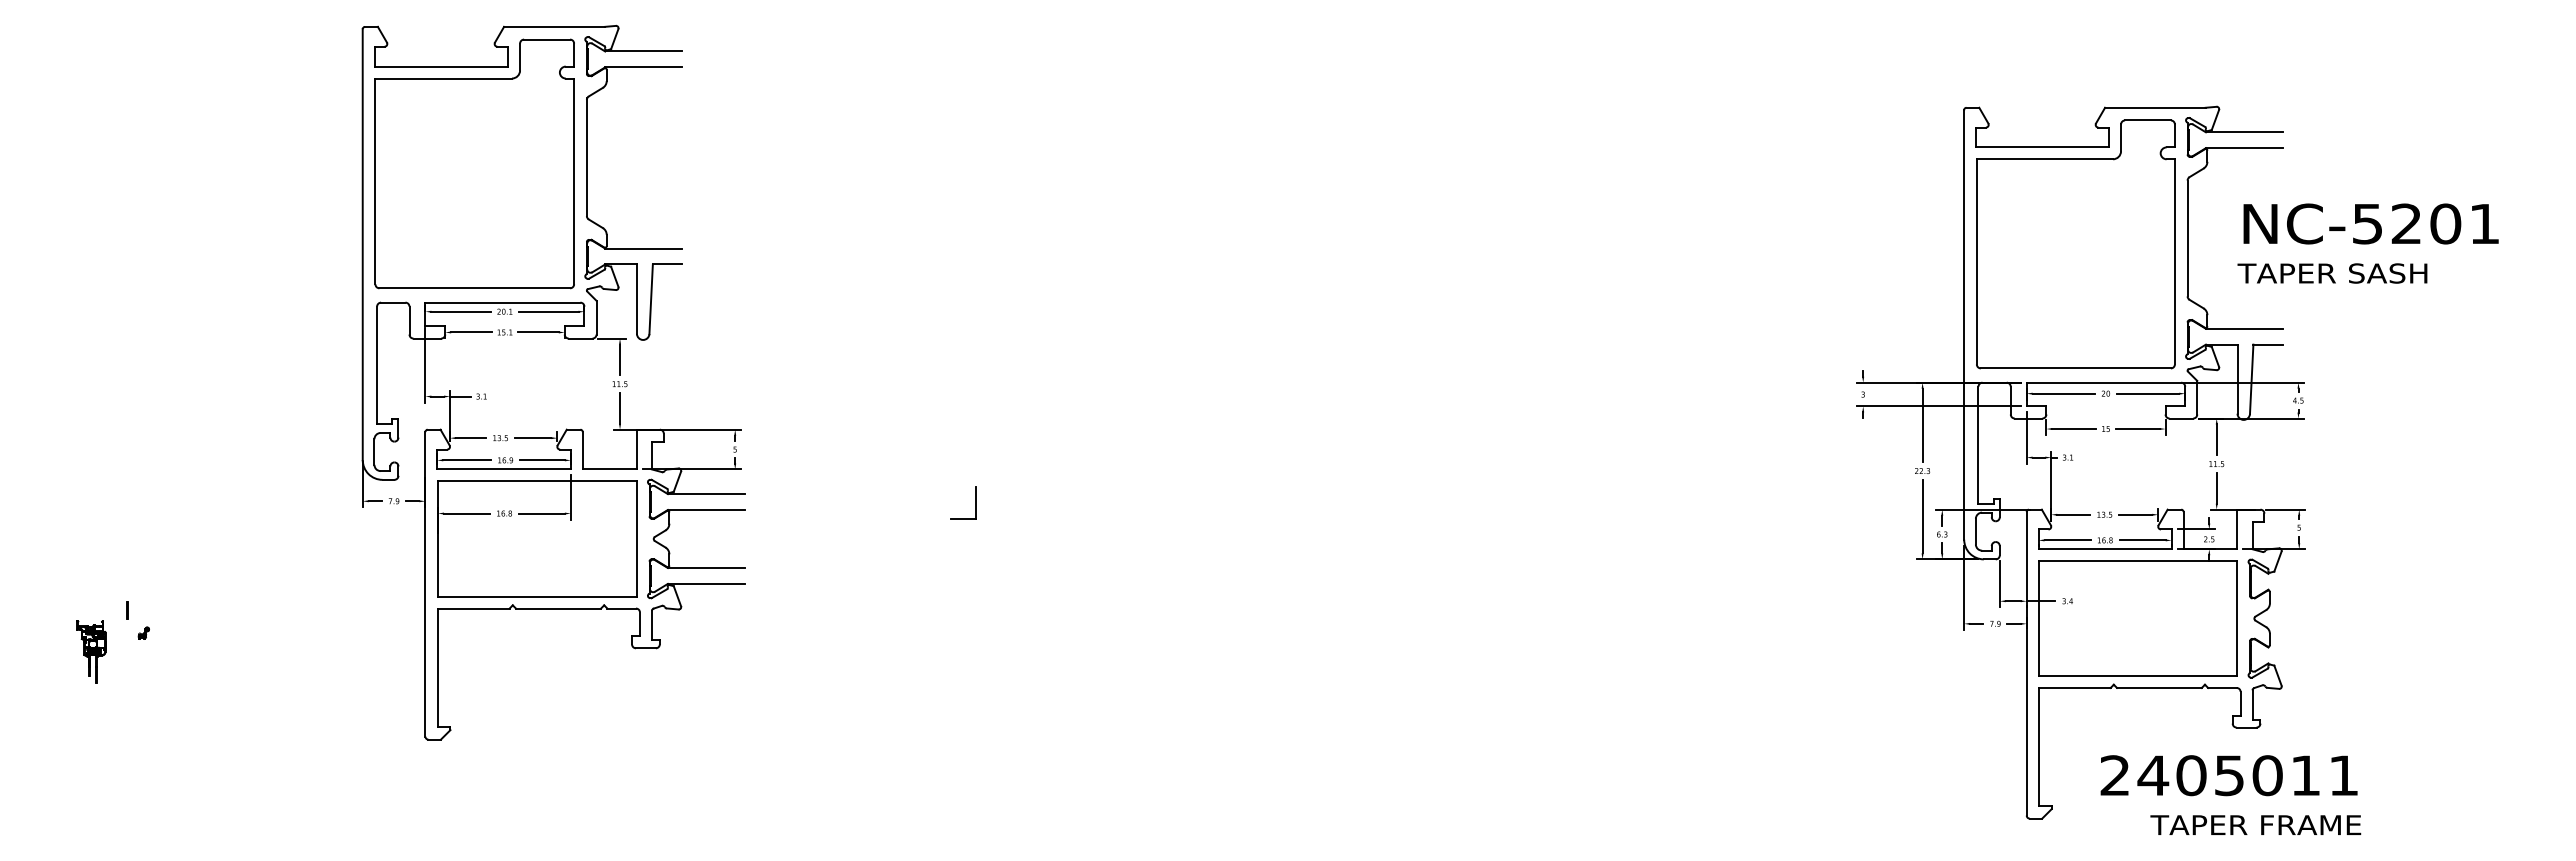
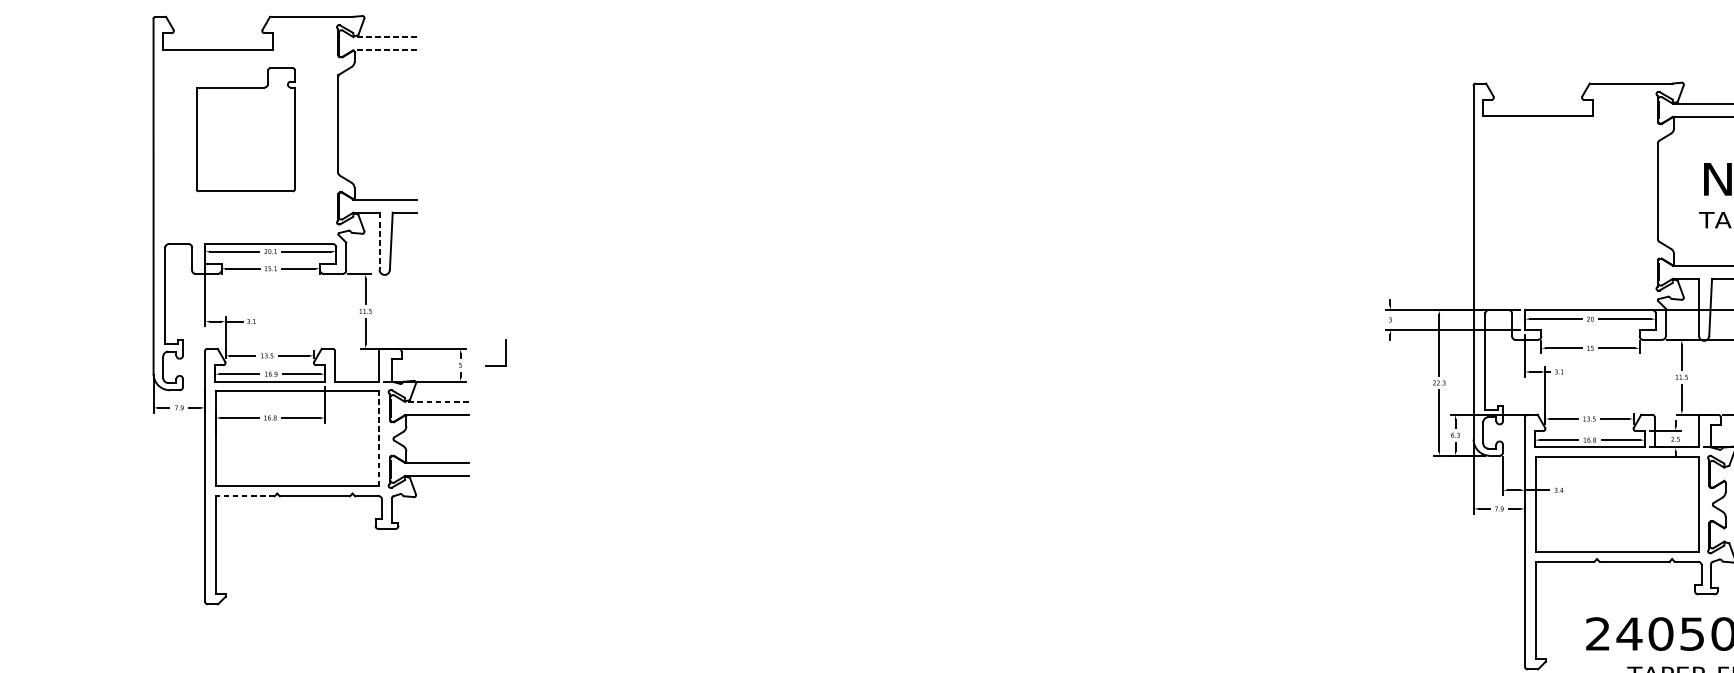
line: (643, 51) -> (385, 37), solid -> dashed
line: (643, 67) -> (385, 50), solid -> dashed
part: (474, 163) -> (245, 129), size x0.6
part: (2075, 244) -> (1565, 196), removed
line: (636, 299) -> (379, 241), solid -> dashed
line: (706, 494) -> (436, 402), solid -> dashed
part: (975, 502) -> (506, 352), moved
line: (636, 539) -> (379, 439), solid -> dashed
line: (473, 608) -> (244, 496), solid -> dashed

